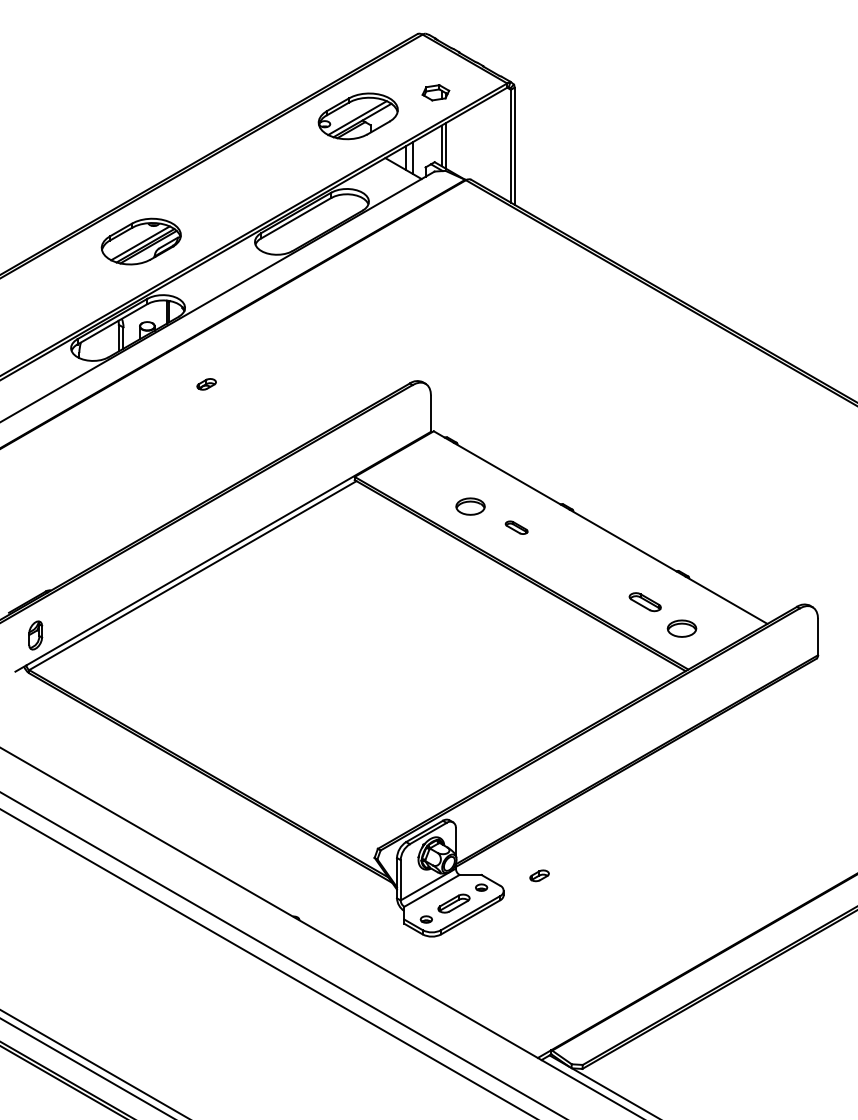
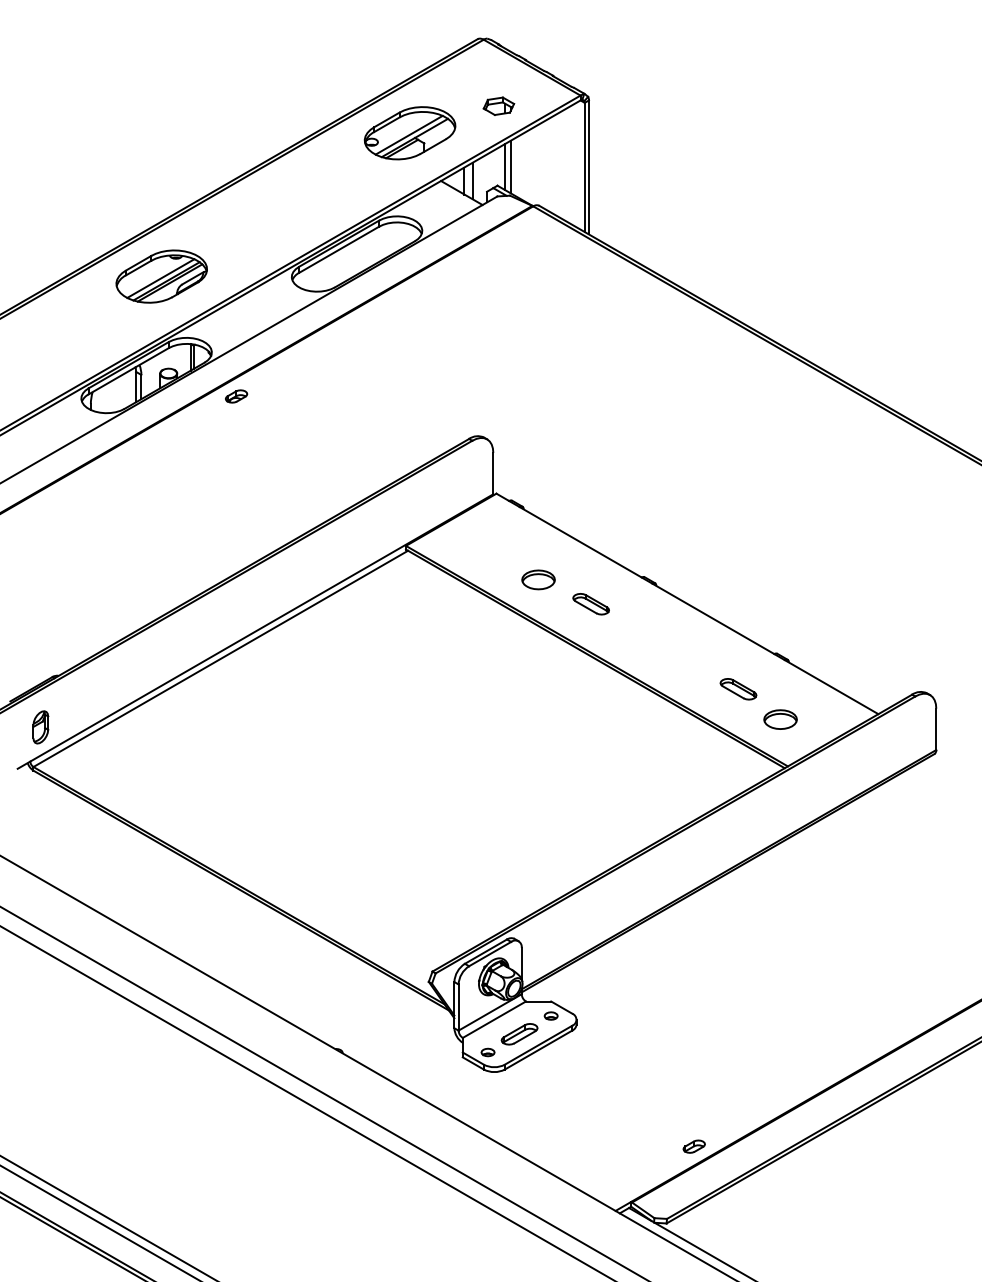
part: (206, 384) -> (236, 396), moved
part: (516, 527) -> (591, 603), size x1.43
part: (539, 875) -> (694, 1146), moved

